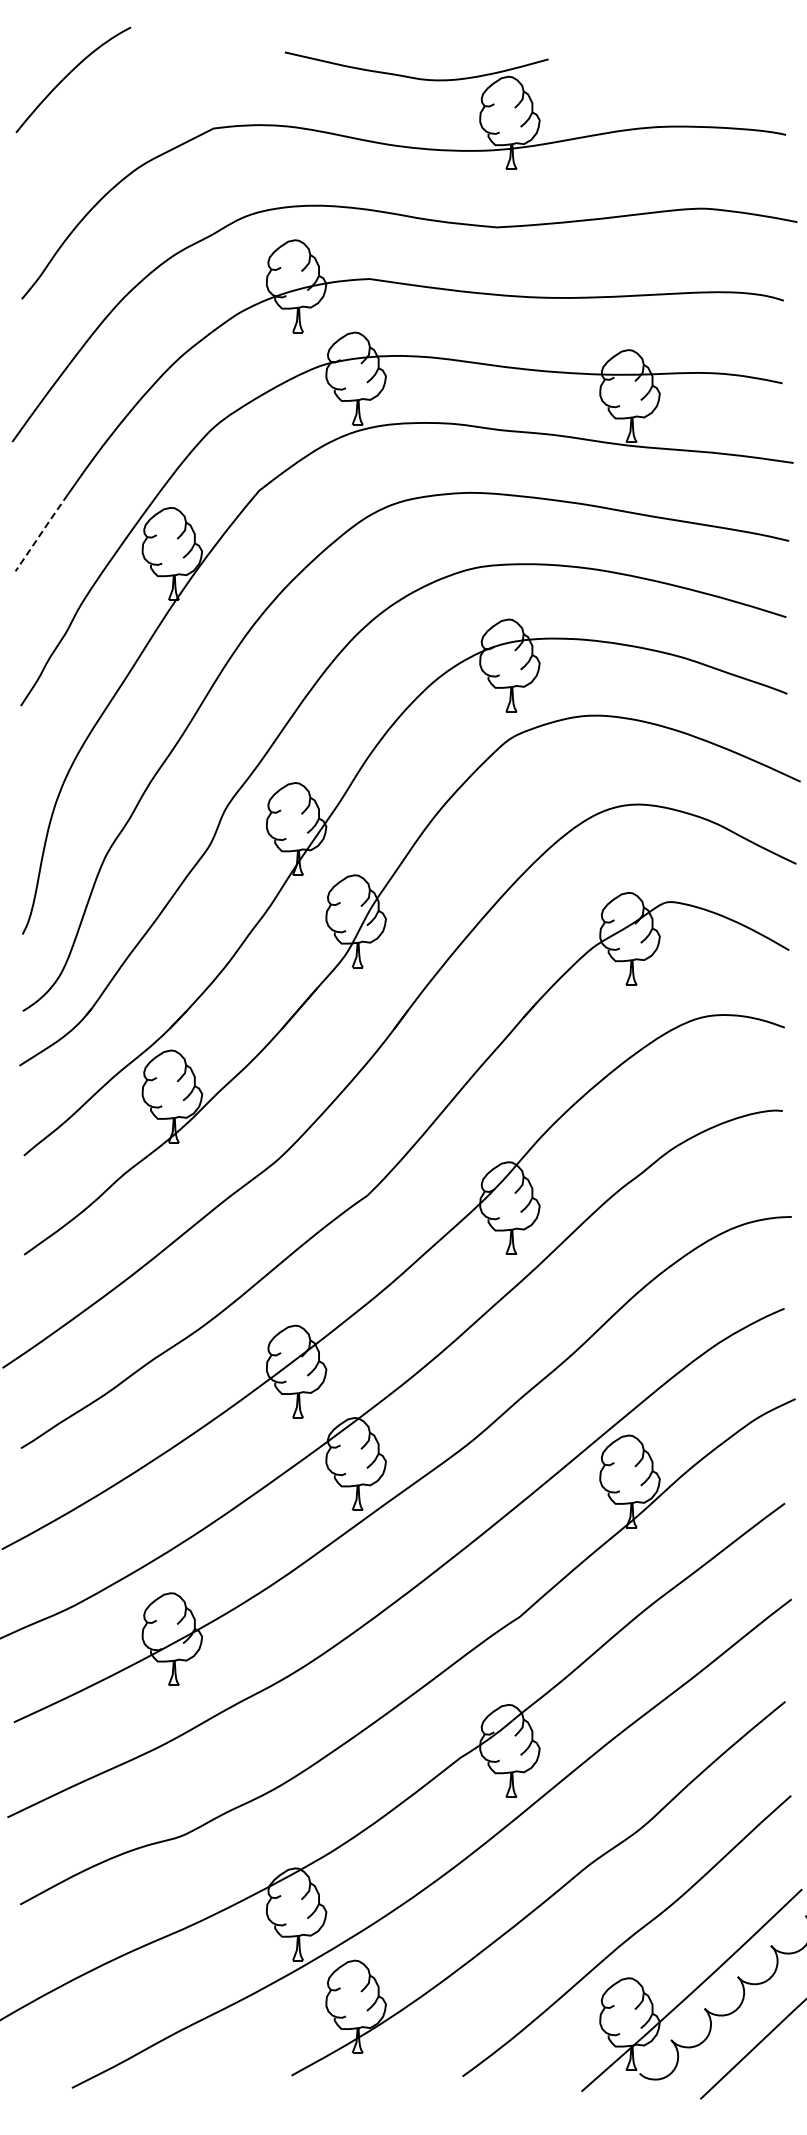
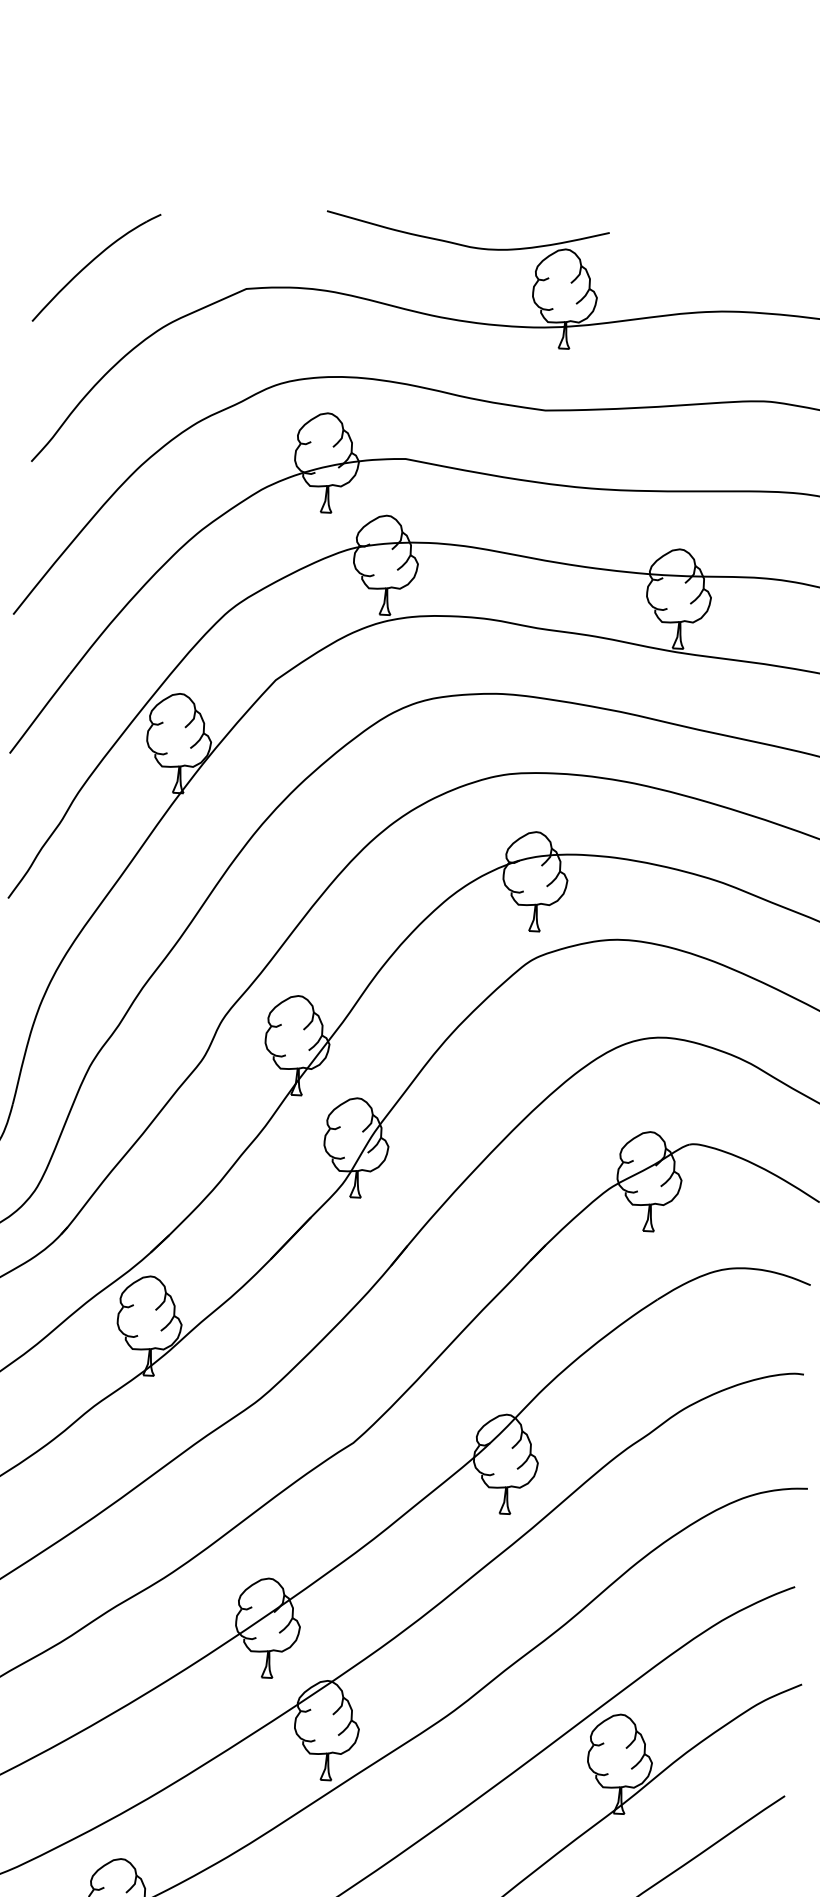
part: (69, 74) -> (92, 261), moved
line: (41, 533) -> (39, 714), dashed -> solid

